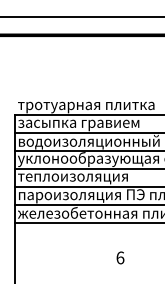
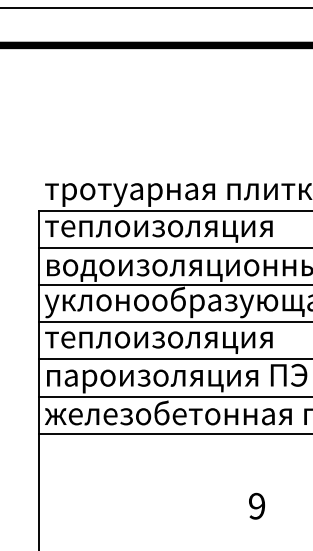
text: (78, 125) -> (170, 232), засыпка гравием -> теплоизоляция
text: (120, 257) -> (257, 505), 6 -> 9

